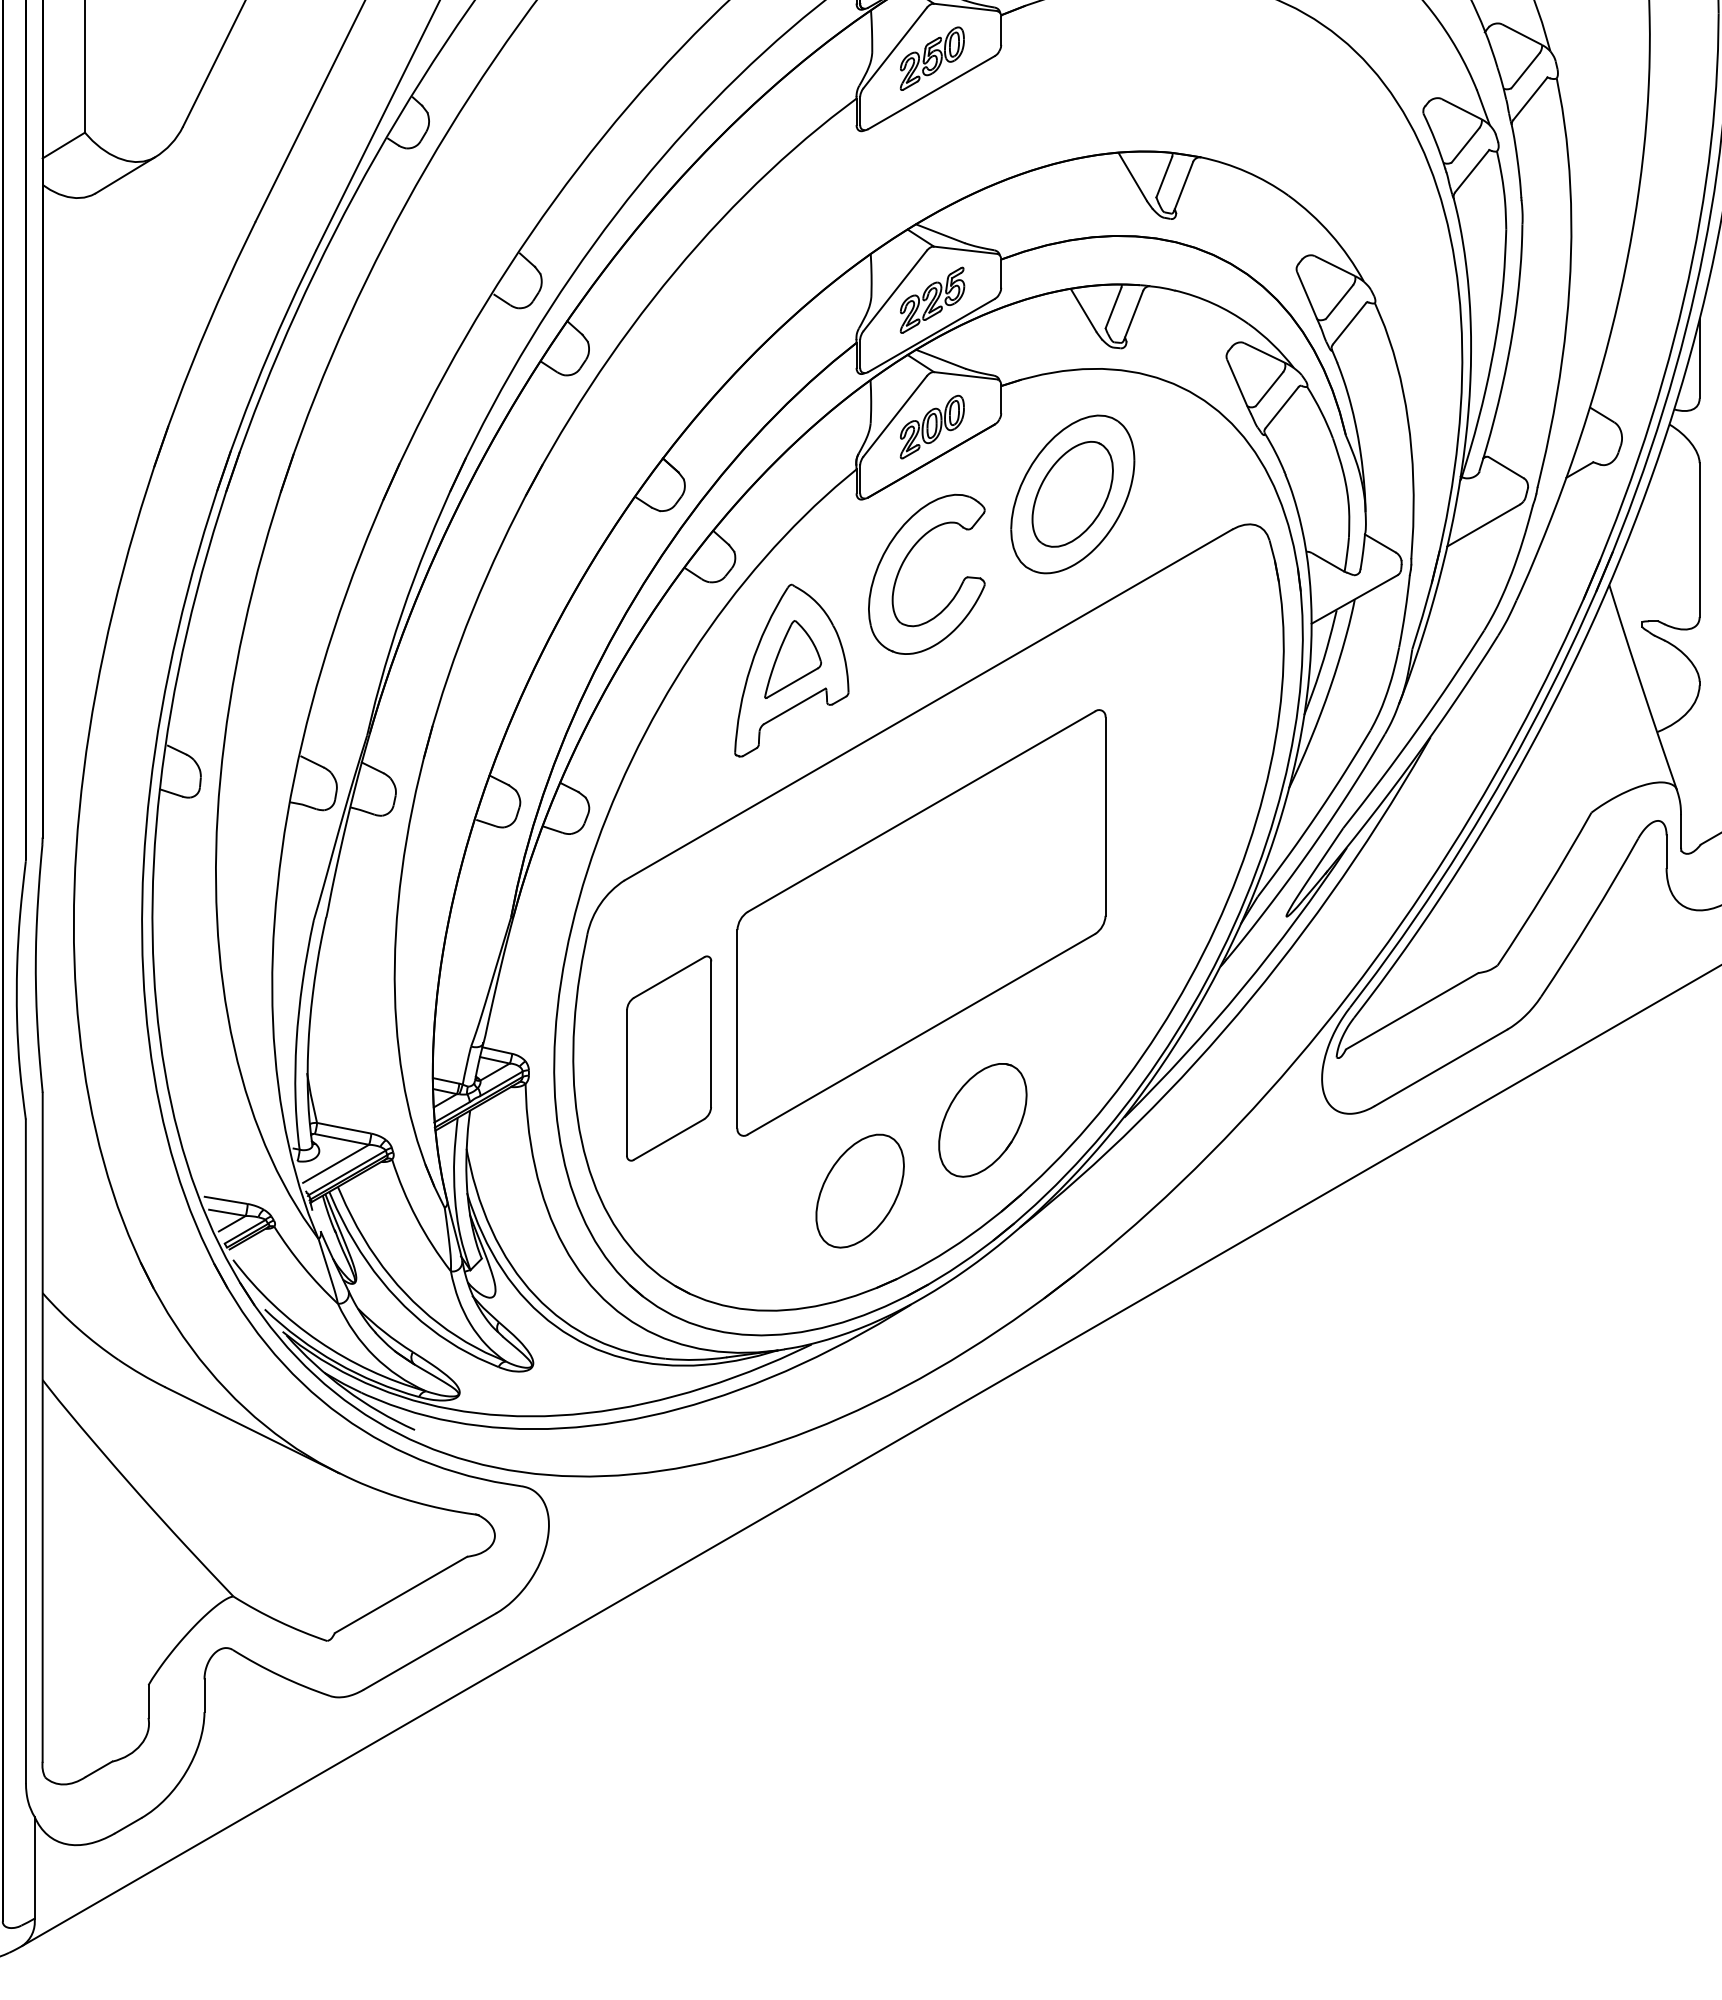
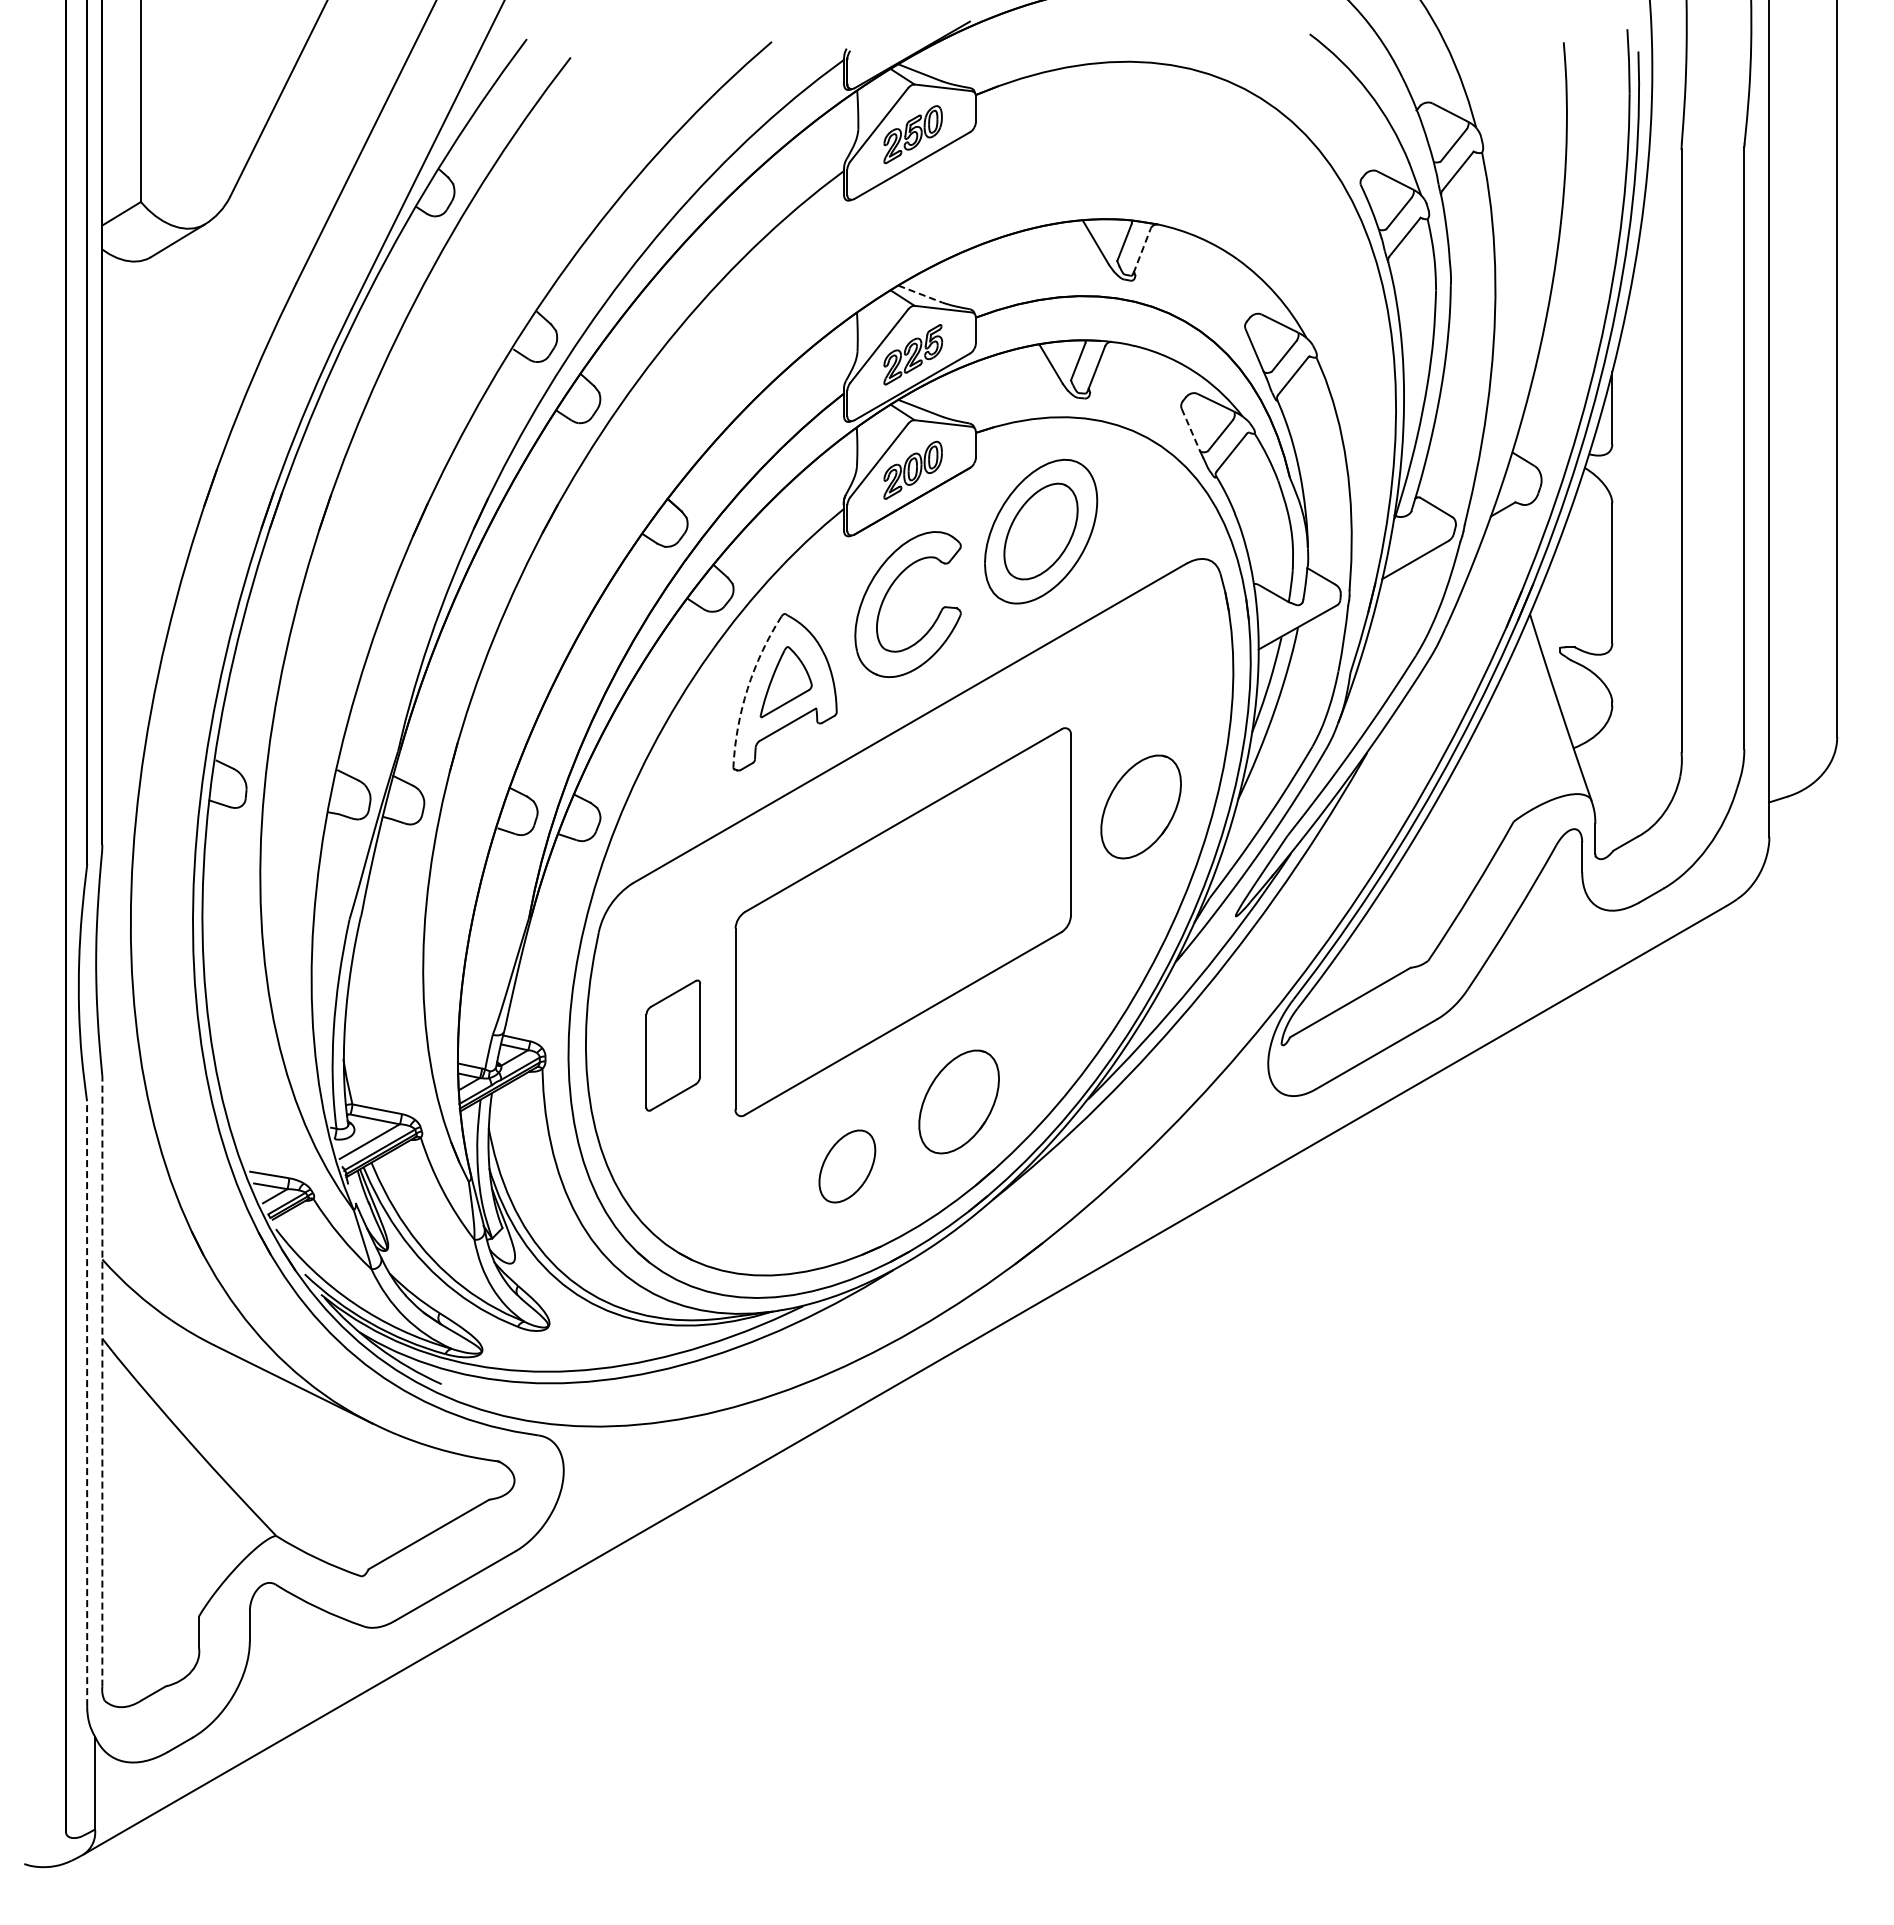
line: (1184, 186) -> (1142, 251), solid -> dashed
line: (940, 234) -> (920, 294), solid -> dashed
line: (1236, 382) -> (1190, 429), solid -> dashed
arc: (750, 666) -> (747, 688), solid -> dashed
part: (1181, 796) -> (1140, 806), added
part: (669, 1058) -> (673, 1045), size x0.7
part: (860, 1191) -> (847, 1166), size x0.7
line: (42, 1427) -> (102, 1381), solid -> dashed
line: (26, 1451) -> (87, 1403), solid -> dashed

